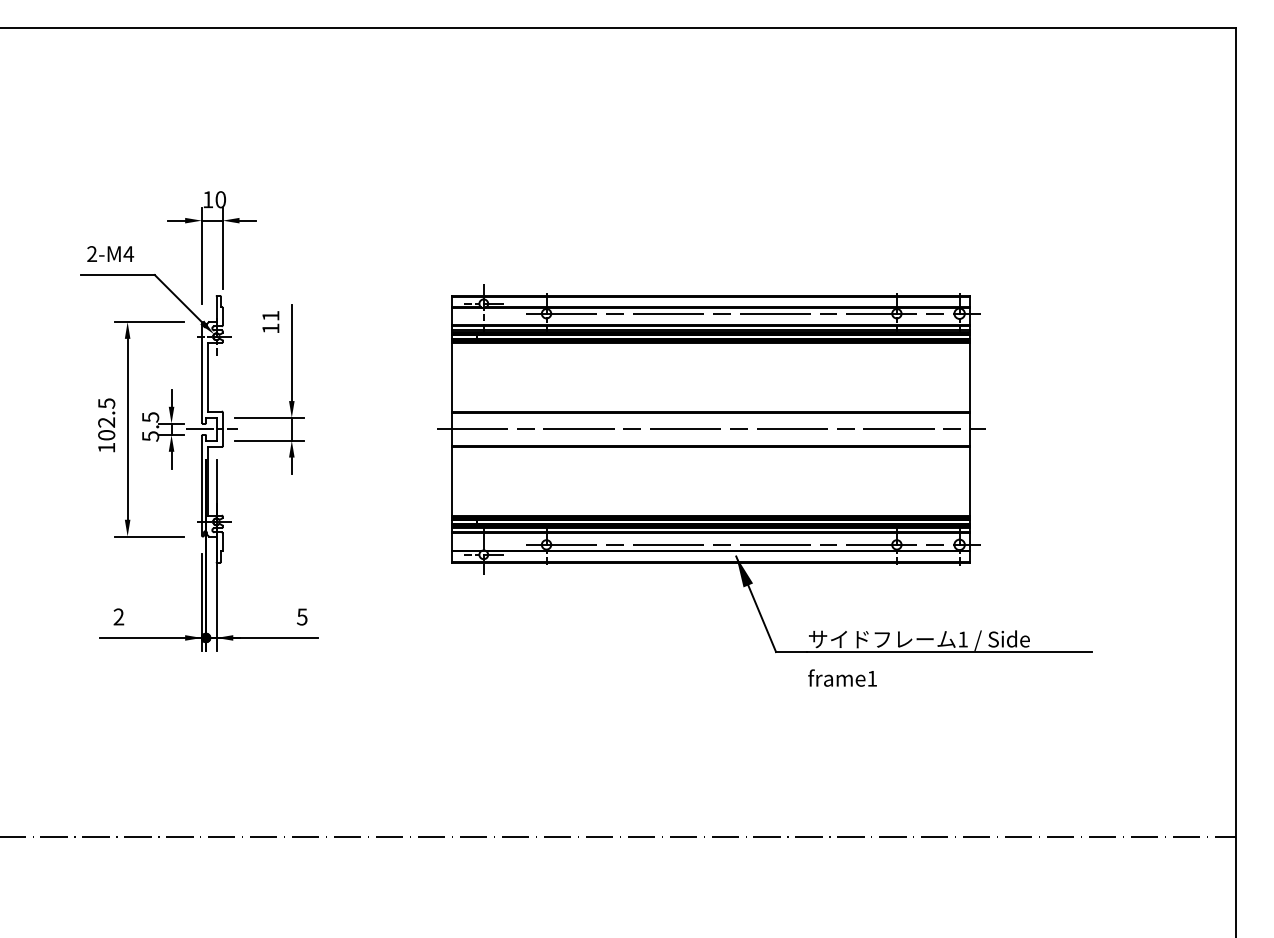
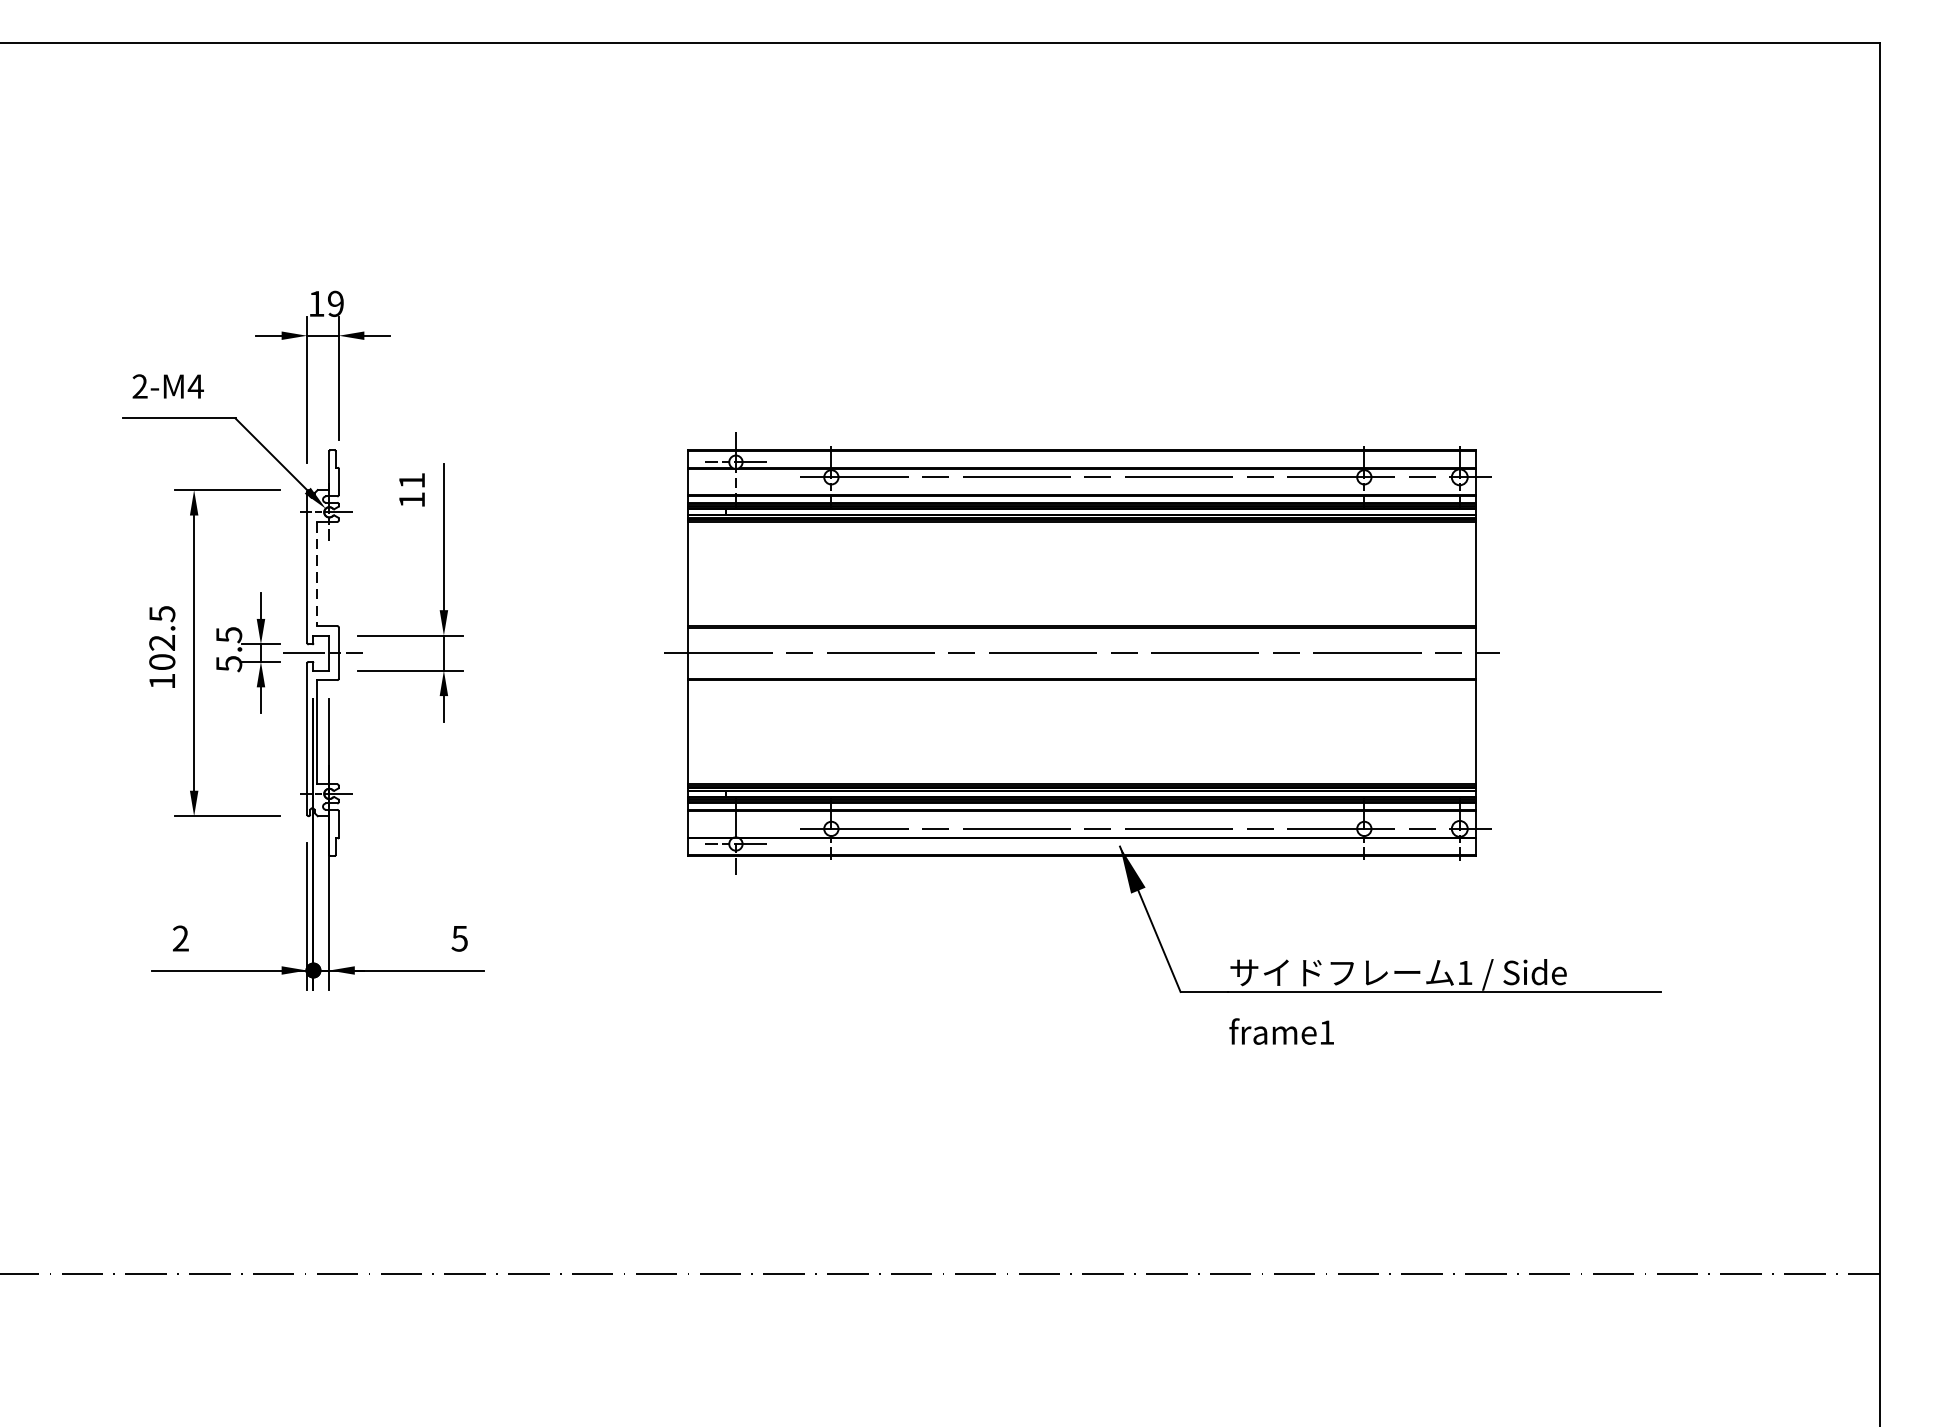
text: (220, 199) -> (335, 303), 10 -> 19
line: (208, 377) -> (317, 574), solid -> dashed

